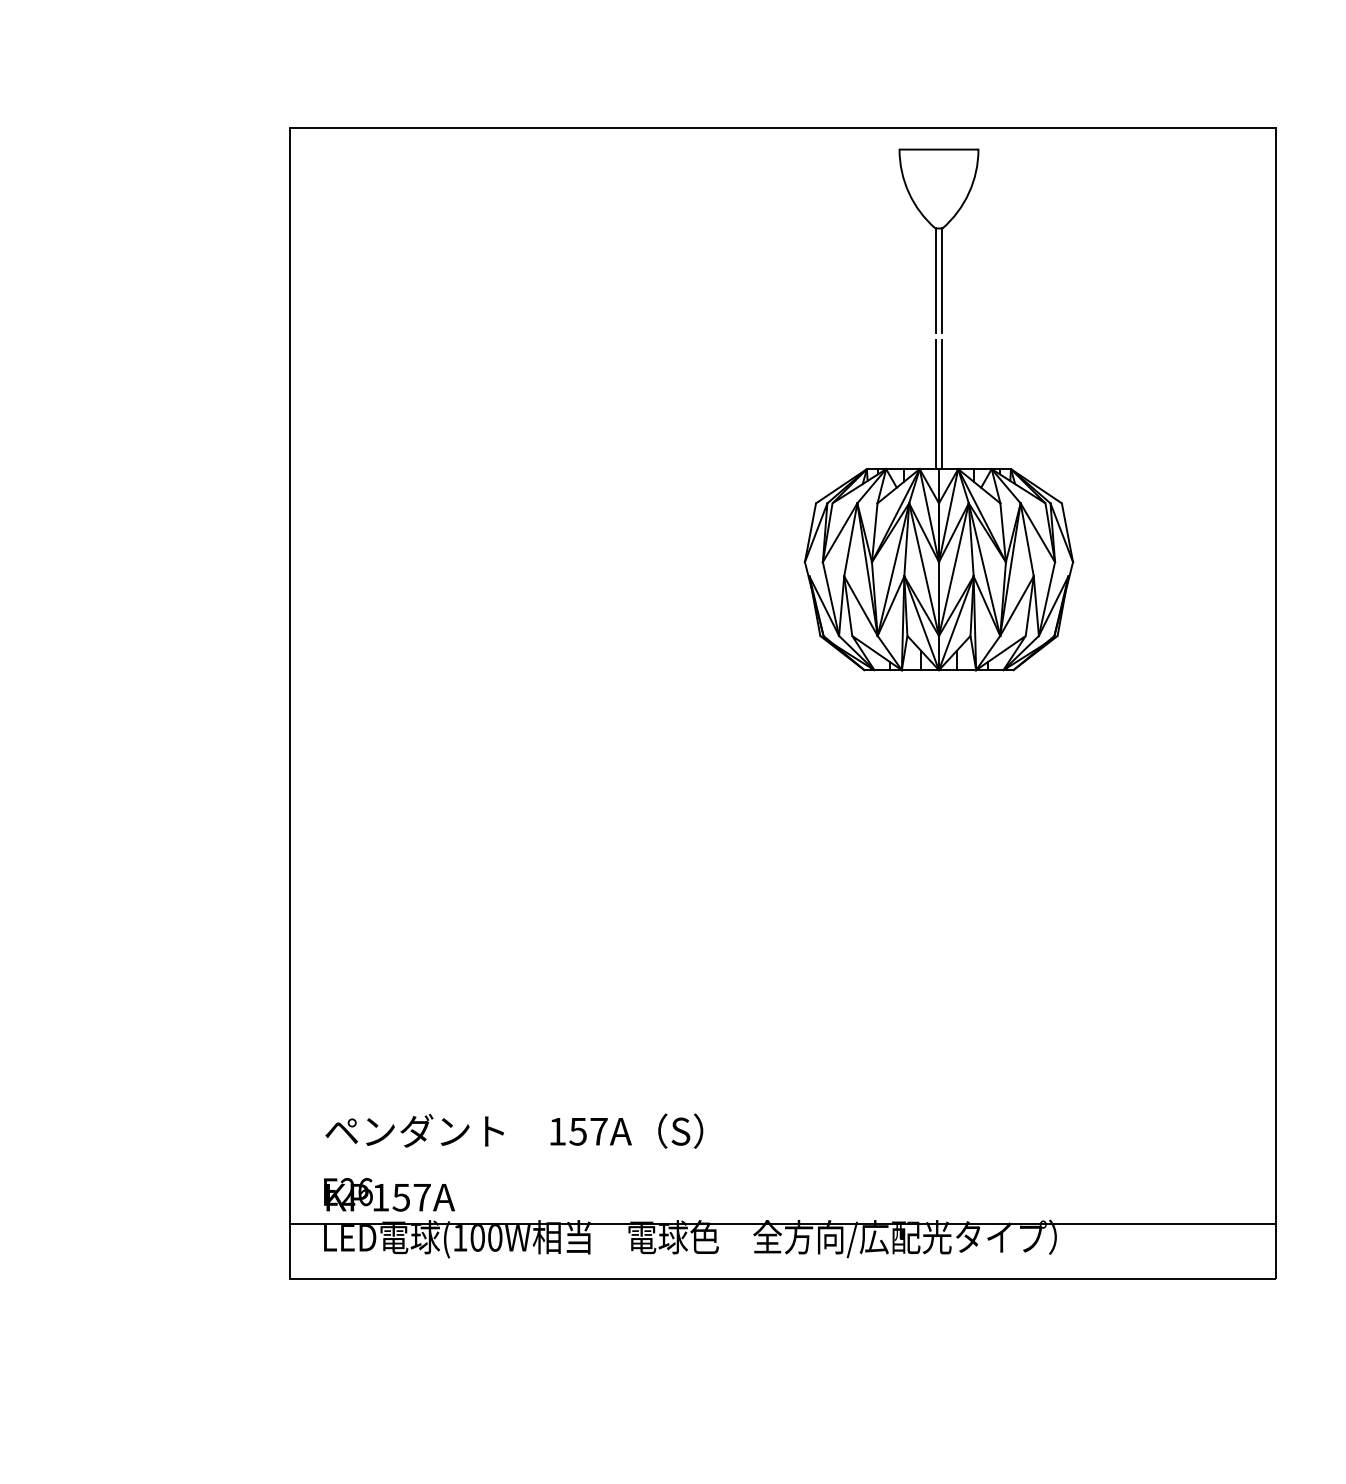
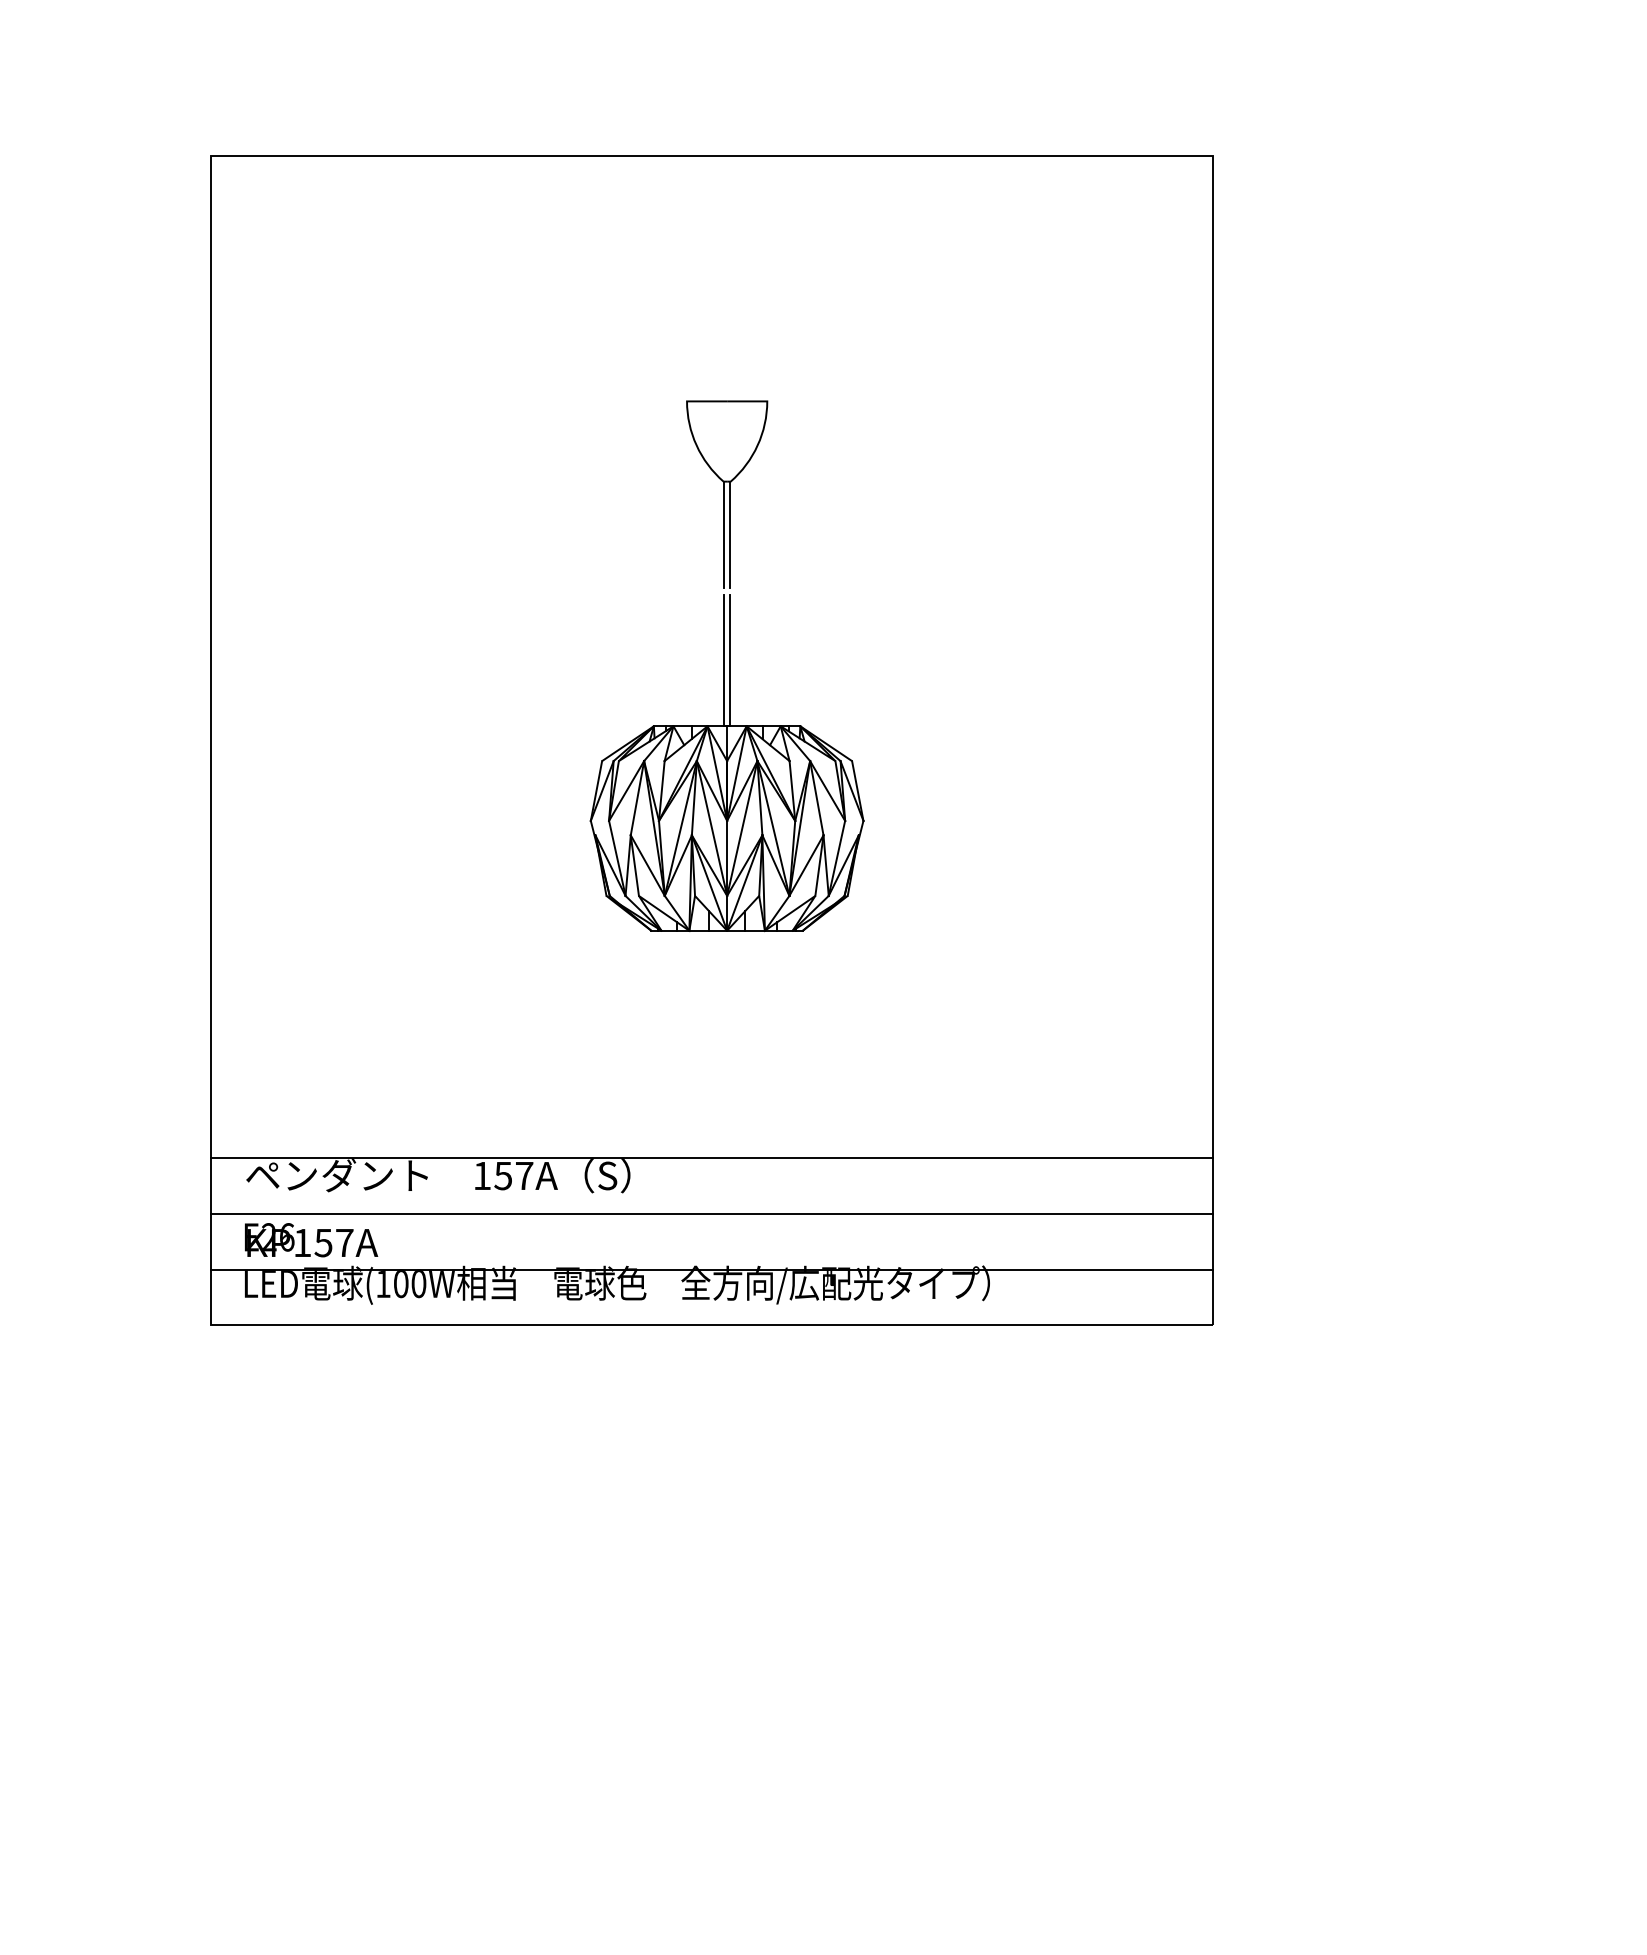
part: (938, 410) -> (726, 666), moved
line: (782, 1114) -> (711, 1158), added
line: (782, 1168) -> (711, 1213), added

